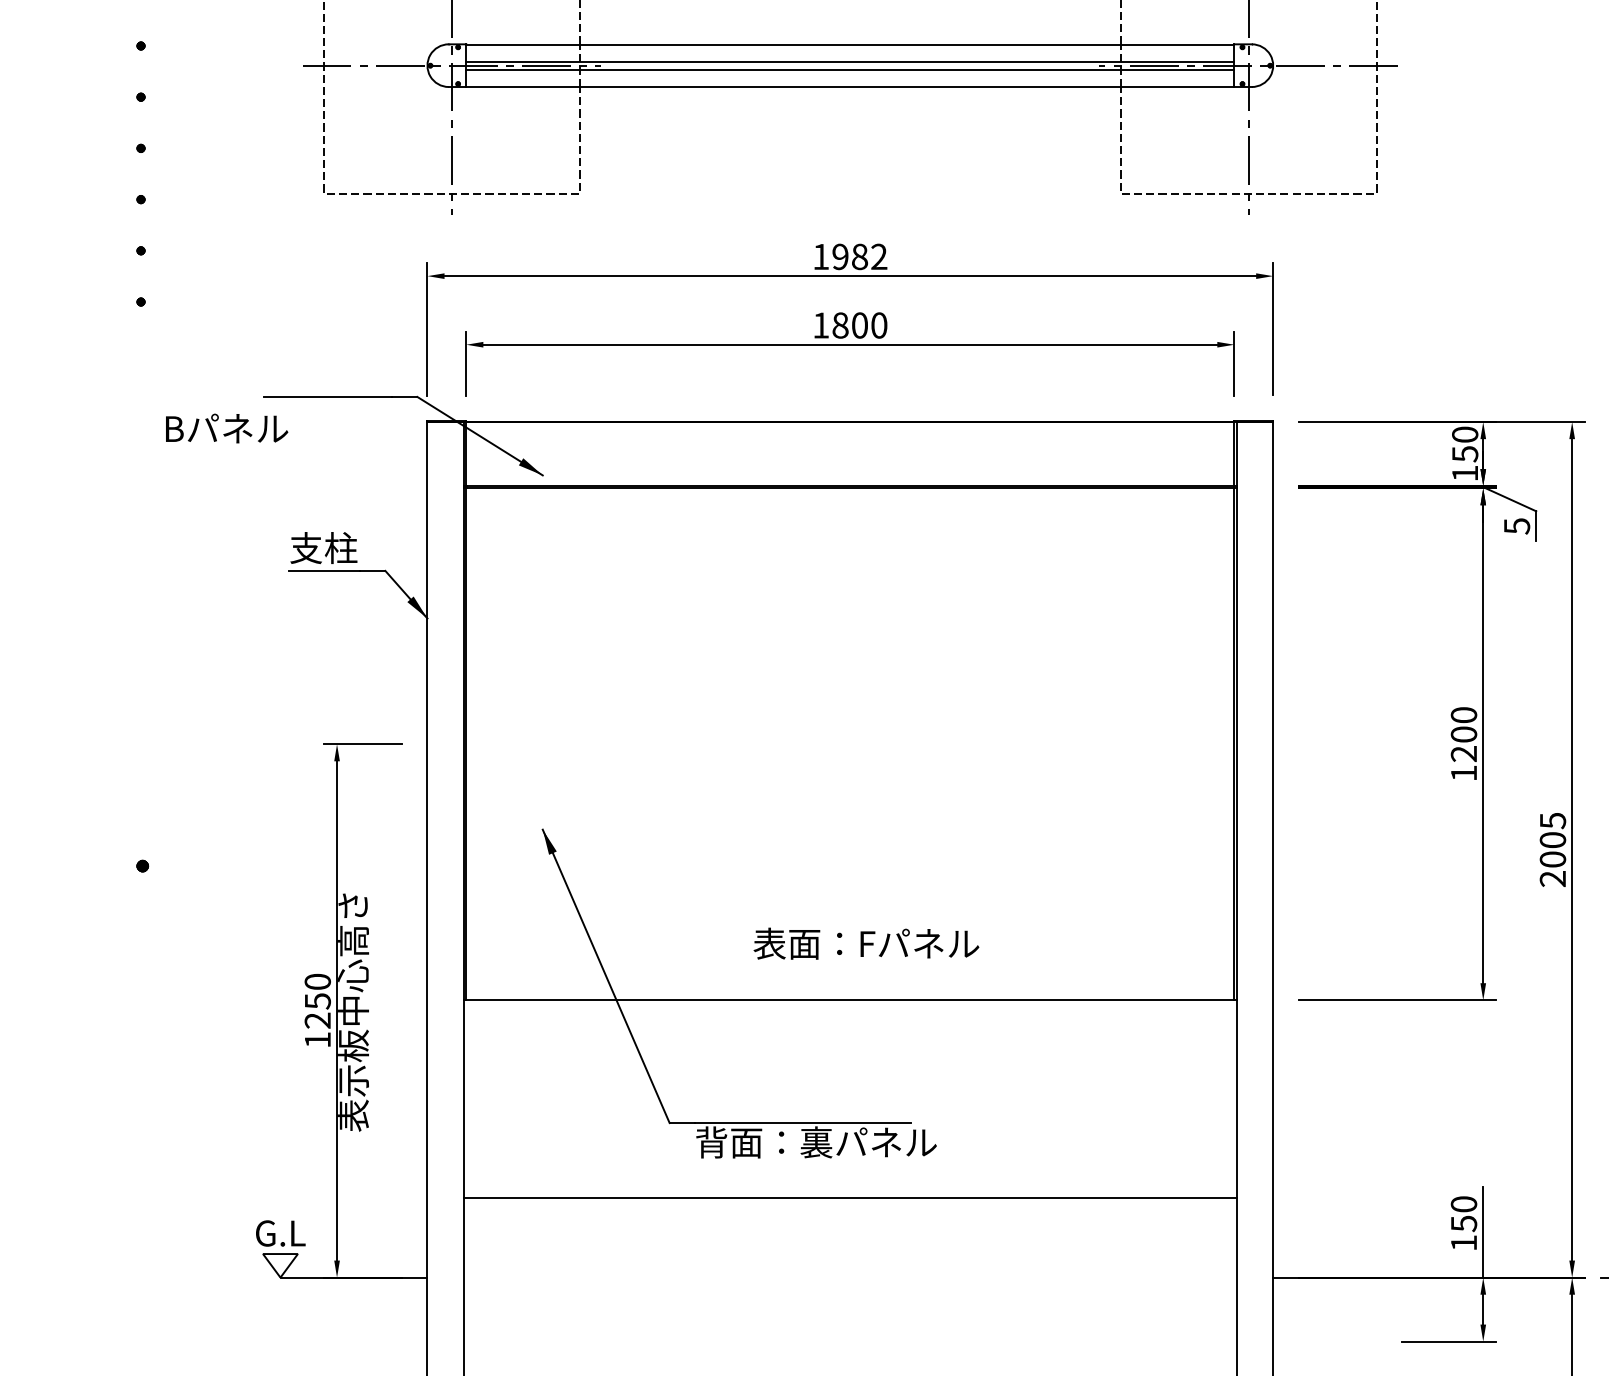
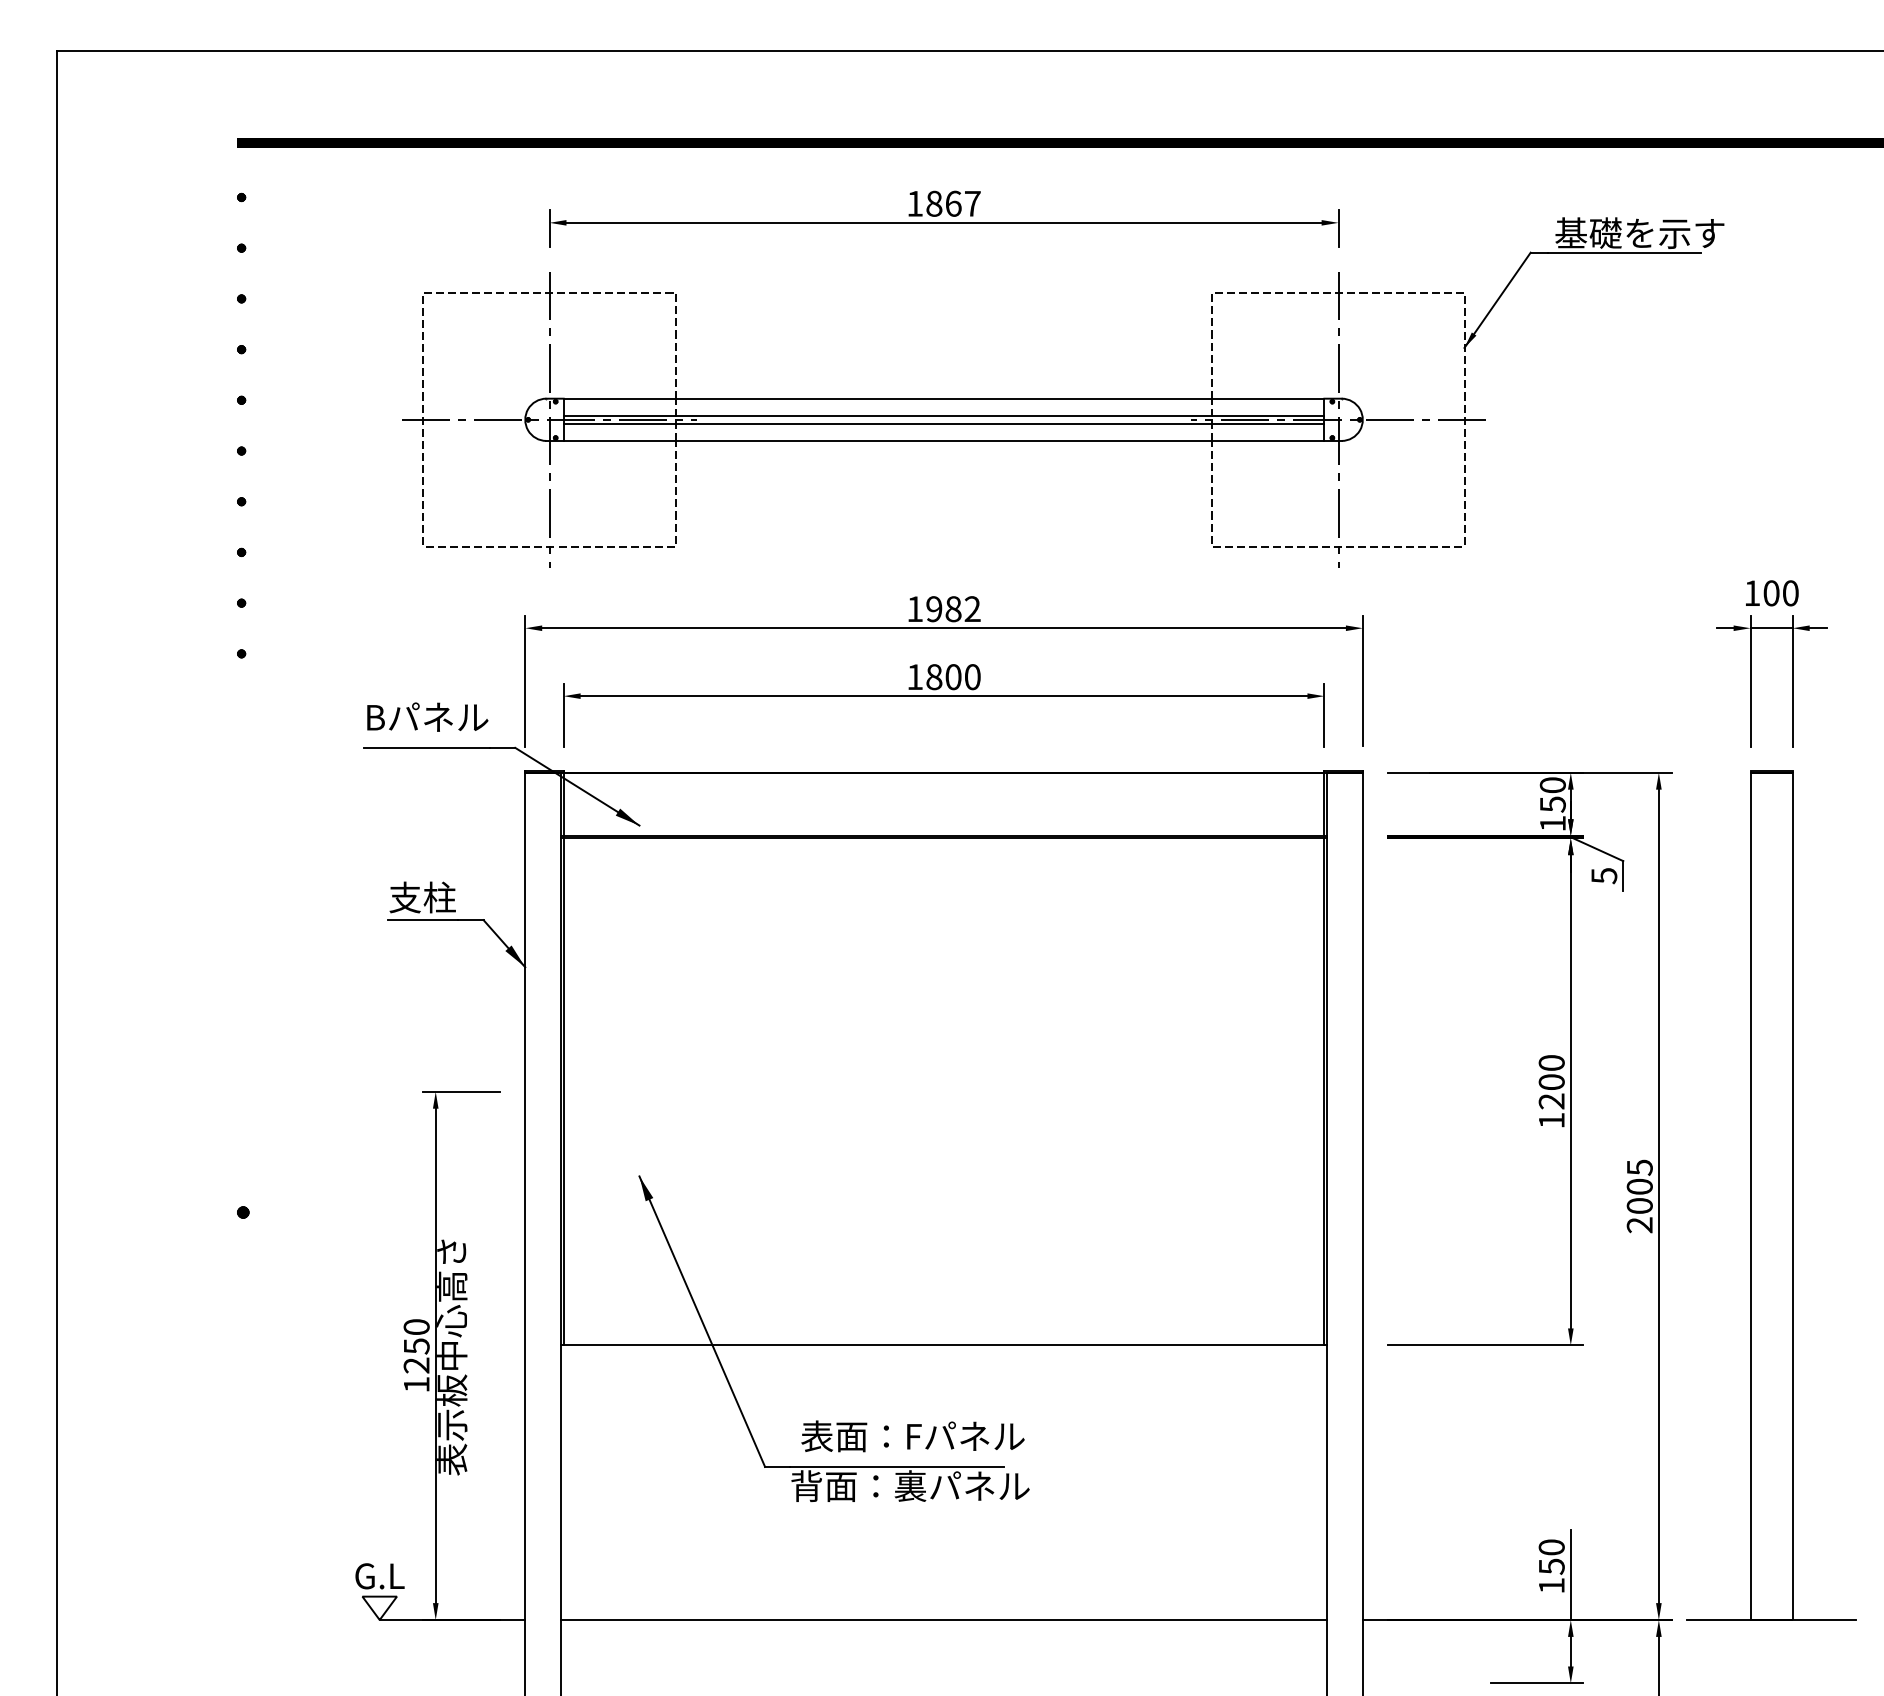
text: (226, 427) -> (427, 716), moved
text: (865, 943) -> (912, 1436), moved
line: (849, 1198) -> (943, 1620), moved

